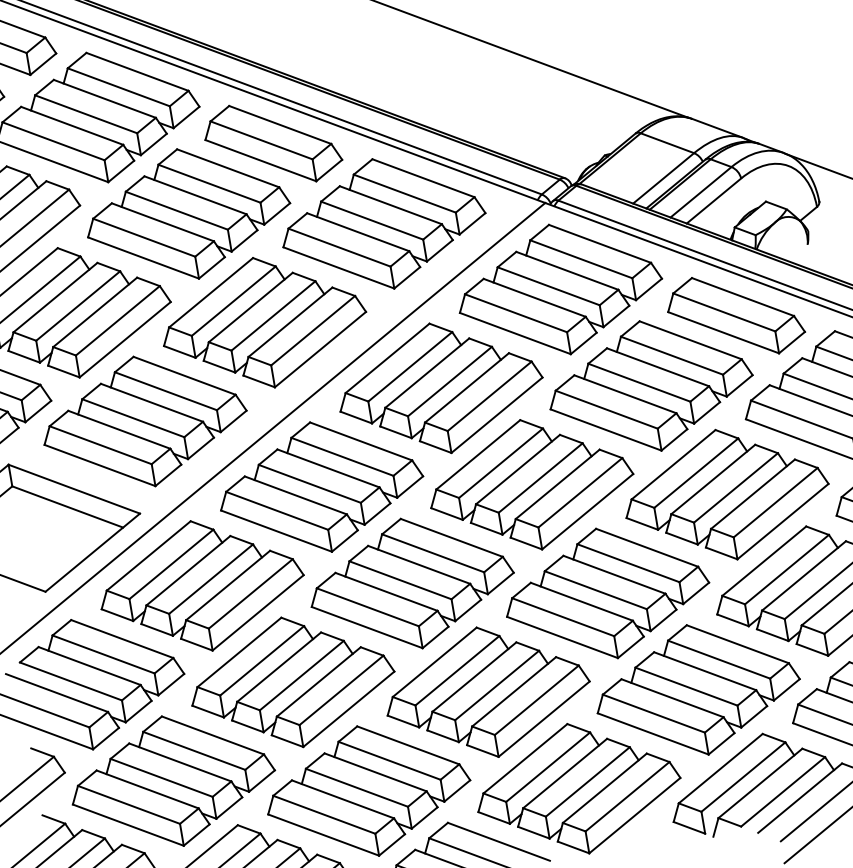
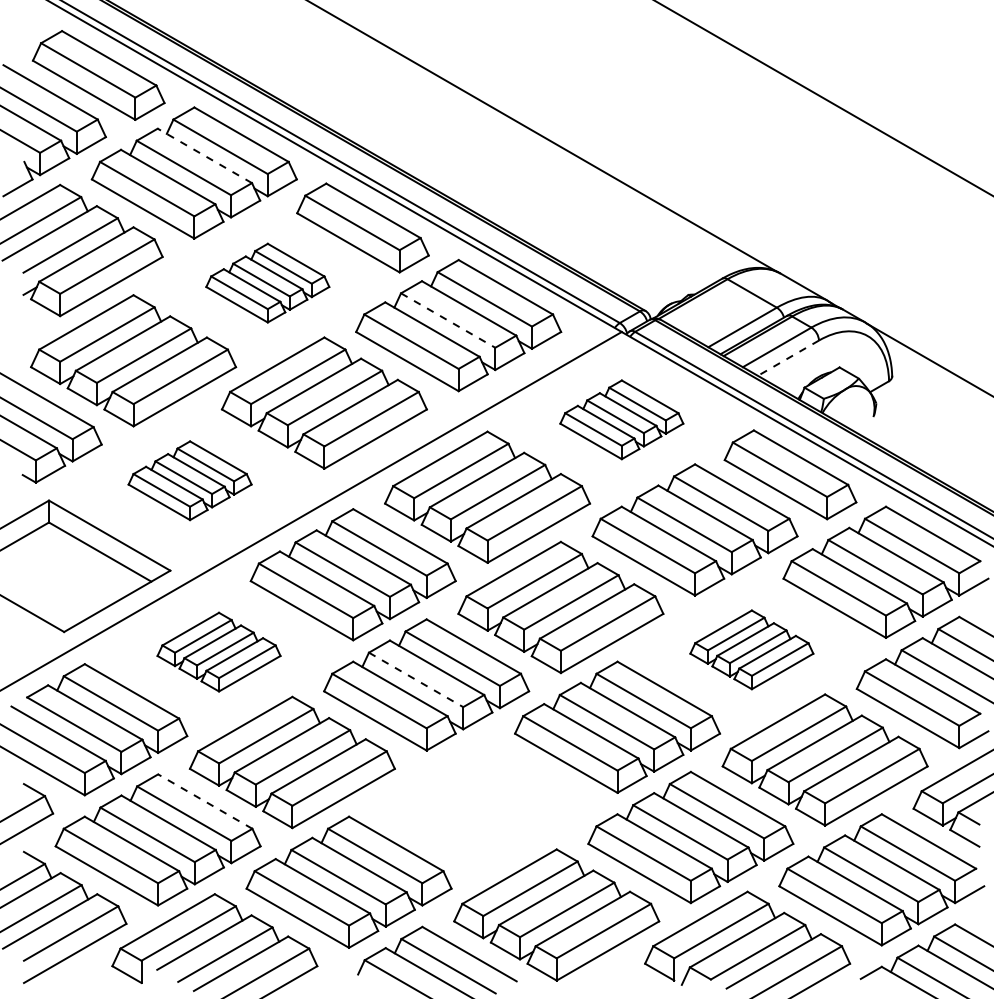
line: (104, 98) -> (204, 155), solid -> dashed
line: (714, 201) -> (788, 358), solid -> dashed
part: (187, 213) -> (267, 282), size x0.6
line: (372, 220) -> (448, 320), solid -> dashed
part: (559, 289) -> (621, 419), size x0.6
part: (143, 421) -> (189, 480), size x0.6
part: (726, 494) -> (751, 649), size x0.6
line: (400, 580) -> (416, 680), solid -> dashed
part: (200, 585) -> (218, 651), size x0.6
part: (486, 692) -> (482, 804), removed
line: (212, 735) -> (204, 801), solid -> dashed

